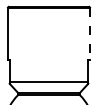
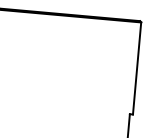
line: (90, 34) -> (137, 69), dashed -> solid

